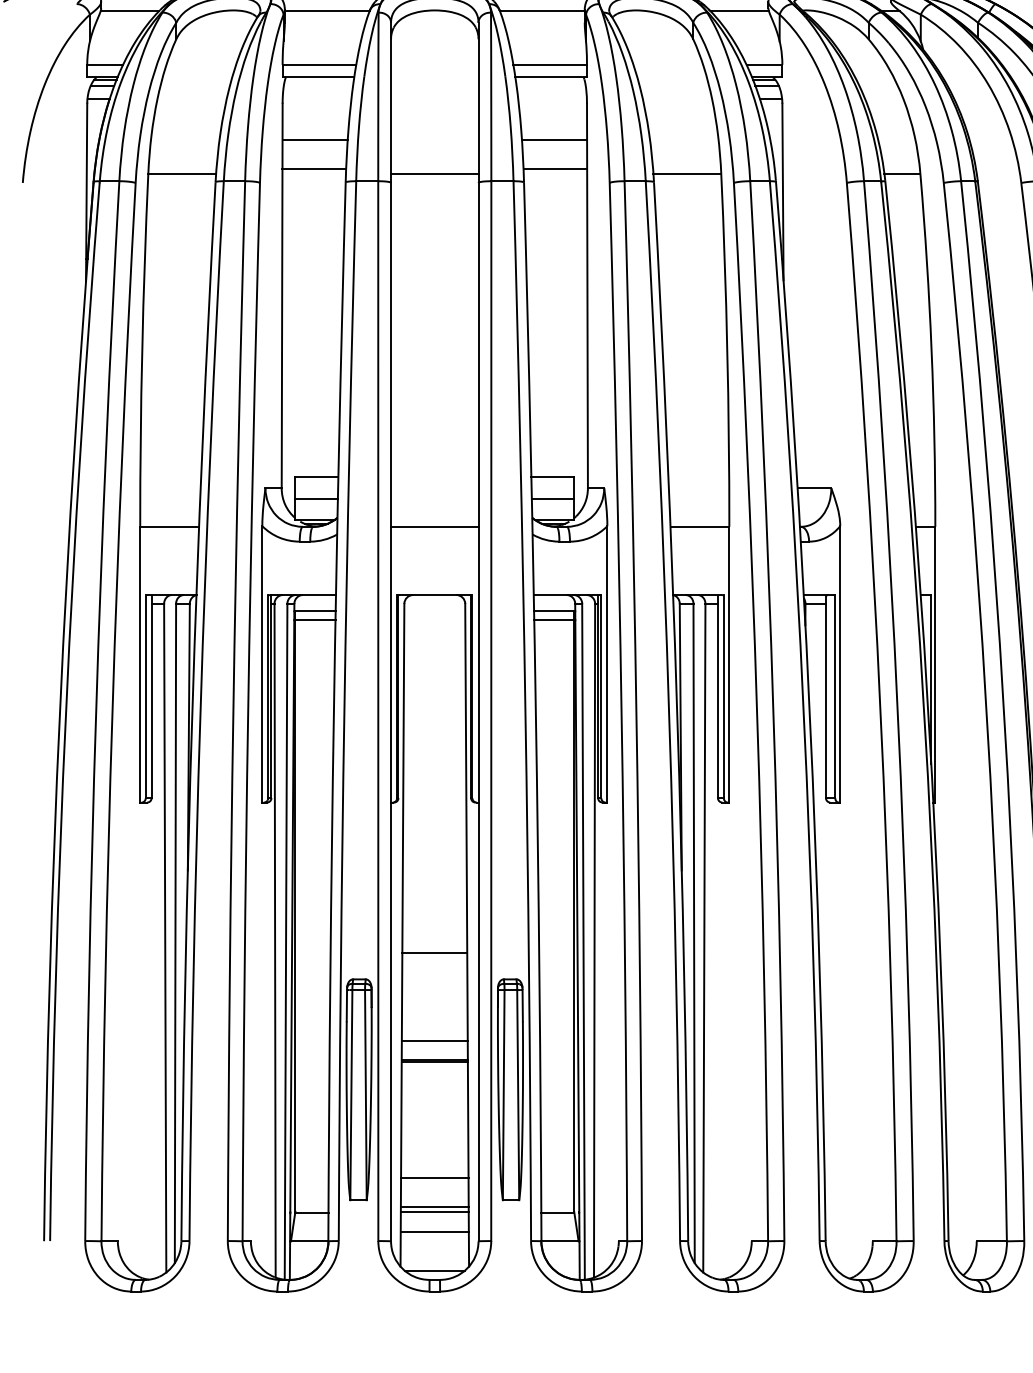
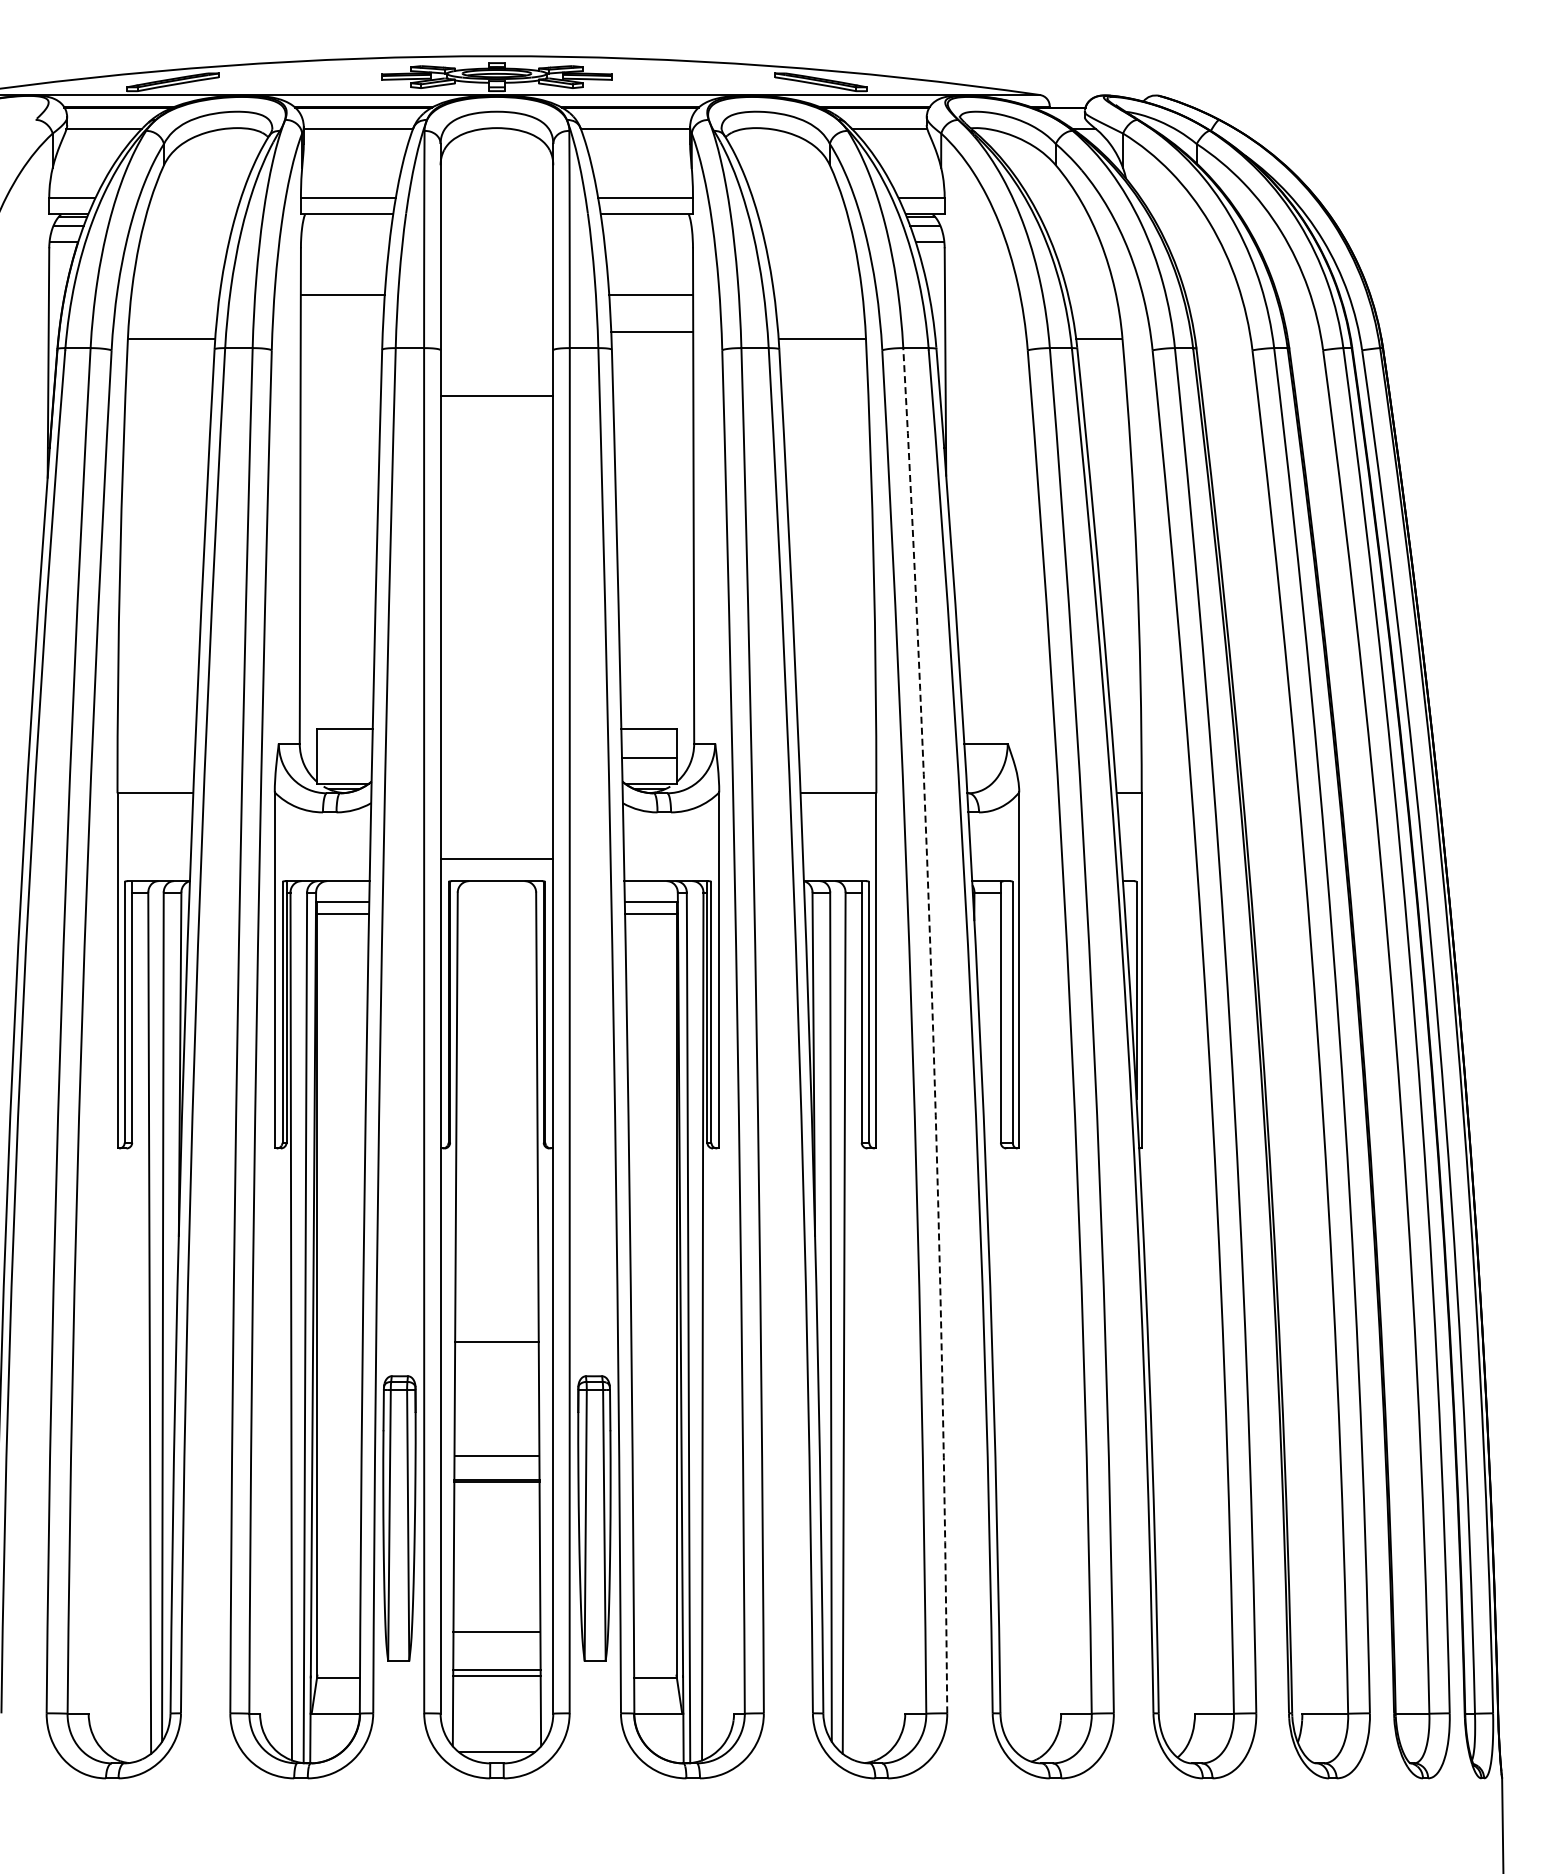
line: (314, 169) -> (341, 332), removed
line: (434, 173) -> (496, 395), moved
line: (316, 499) -> (344, 757), removed
line: (434, 526) -> (496, 859), moved
arc: (773, 710) -> (933, 1030), solid -> dashed
line: (434, 1232) -> (496, 1702), removed

